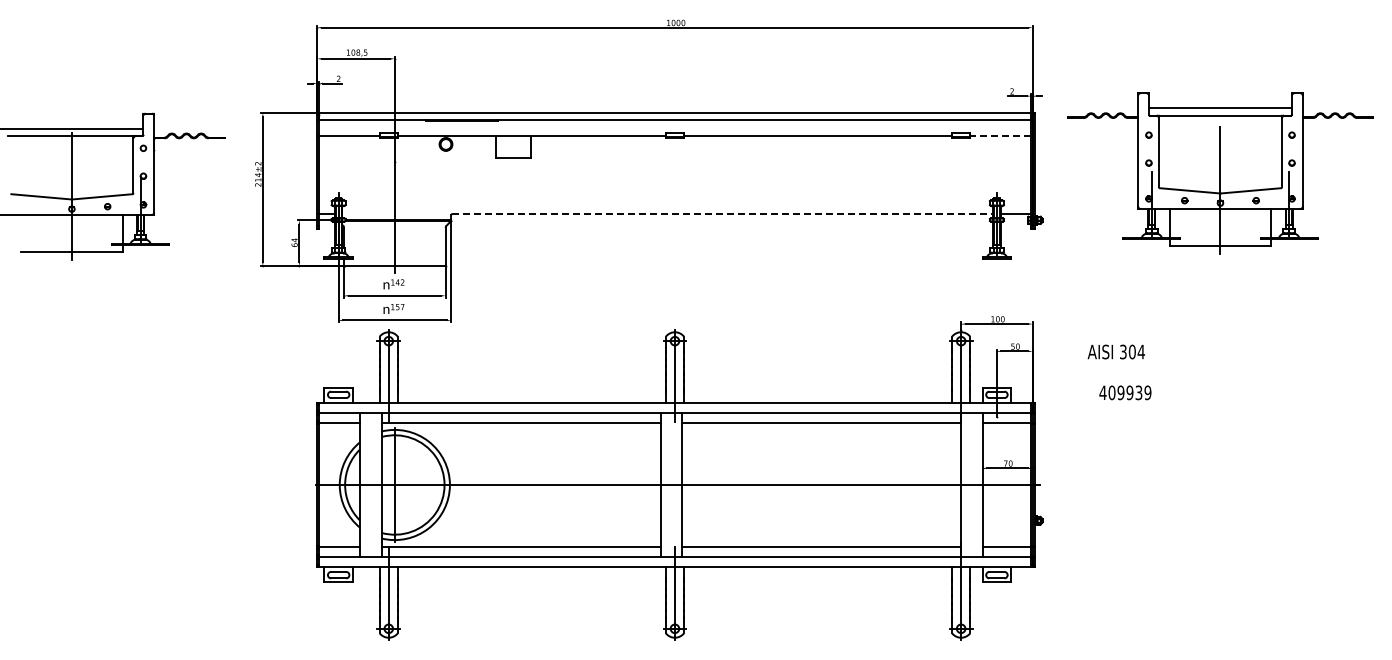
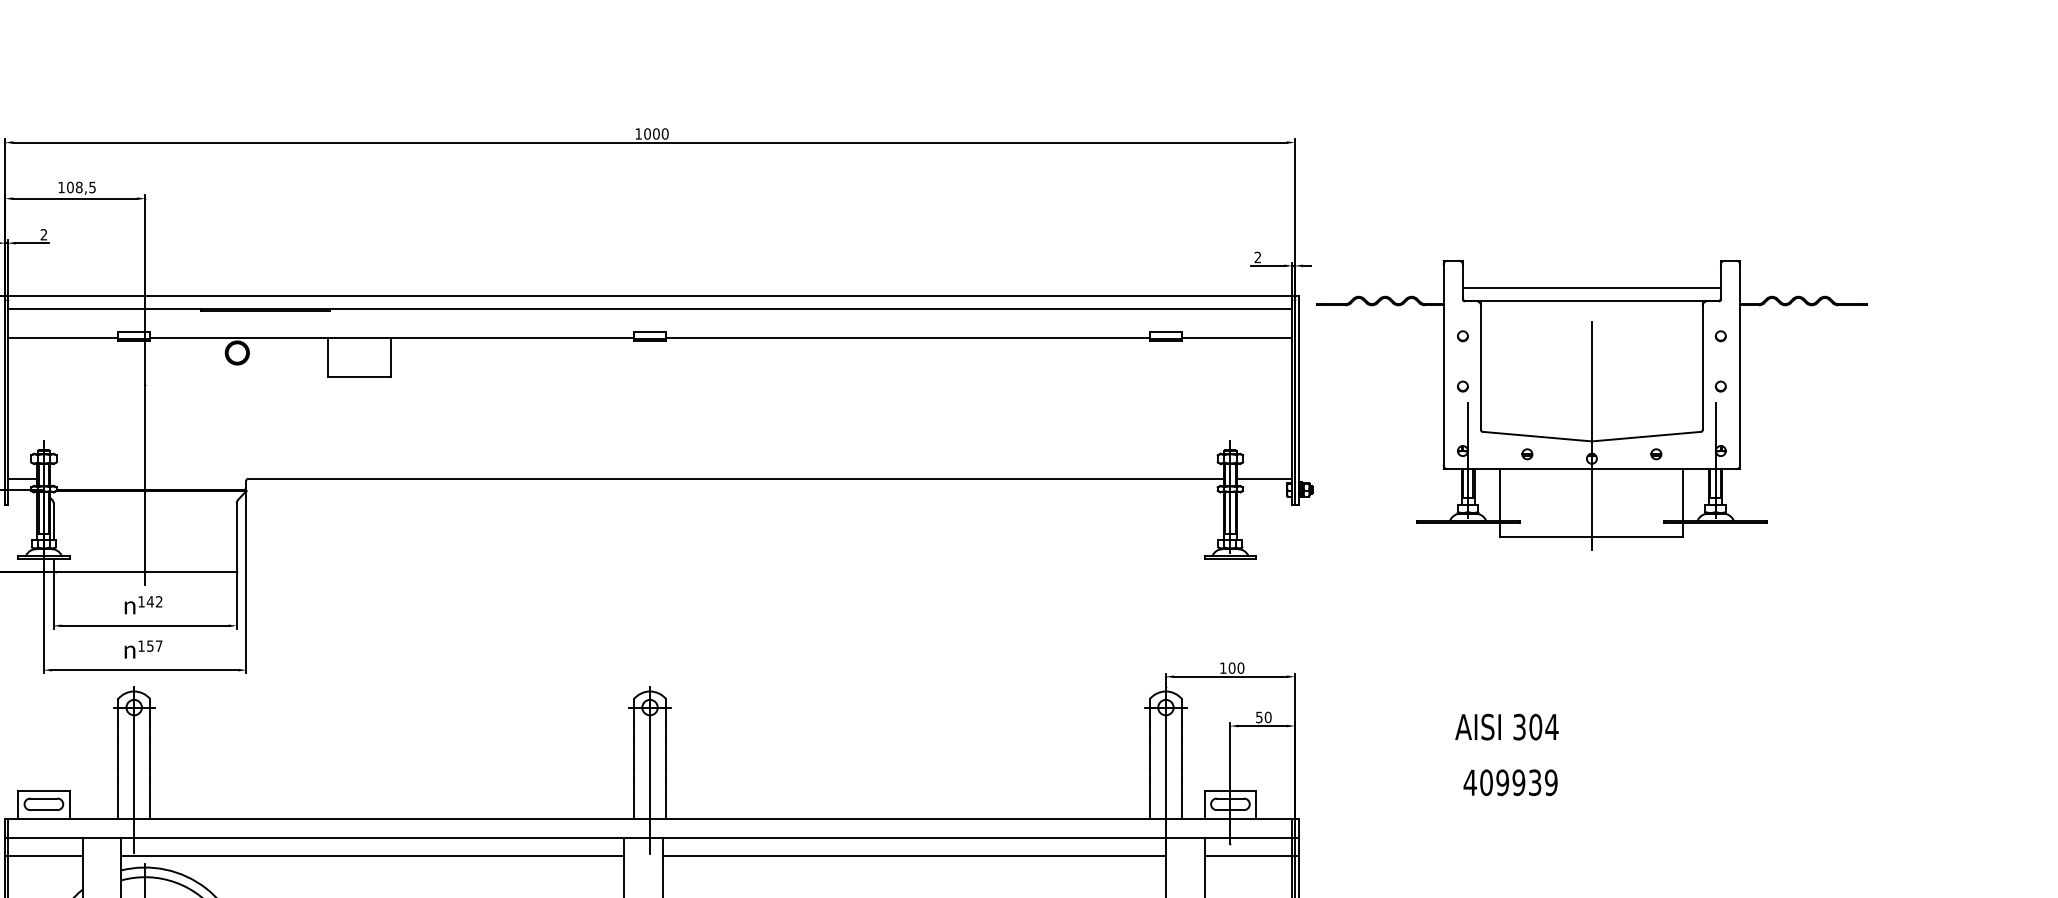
line: (1000, 136) -> (1236, 338), dashed -> solid
part: (1220, 173) -> (1591, 405), moved
line: (722, 214) -> (735, 479), dashed -> solid
text: (1115, 351) -> (1505, 726), moved
text: (1125, 392) -> (1510, 782), moved

